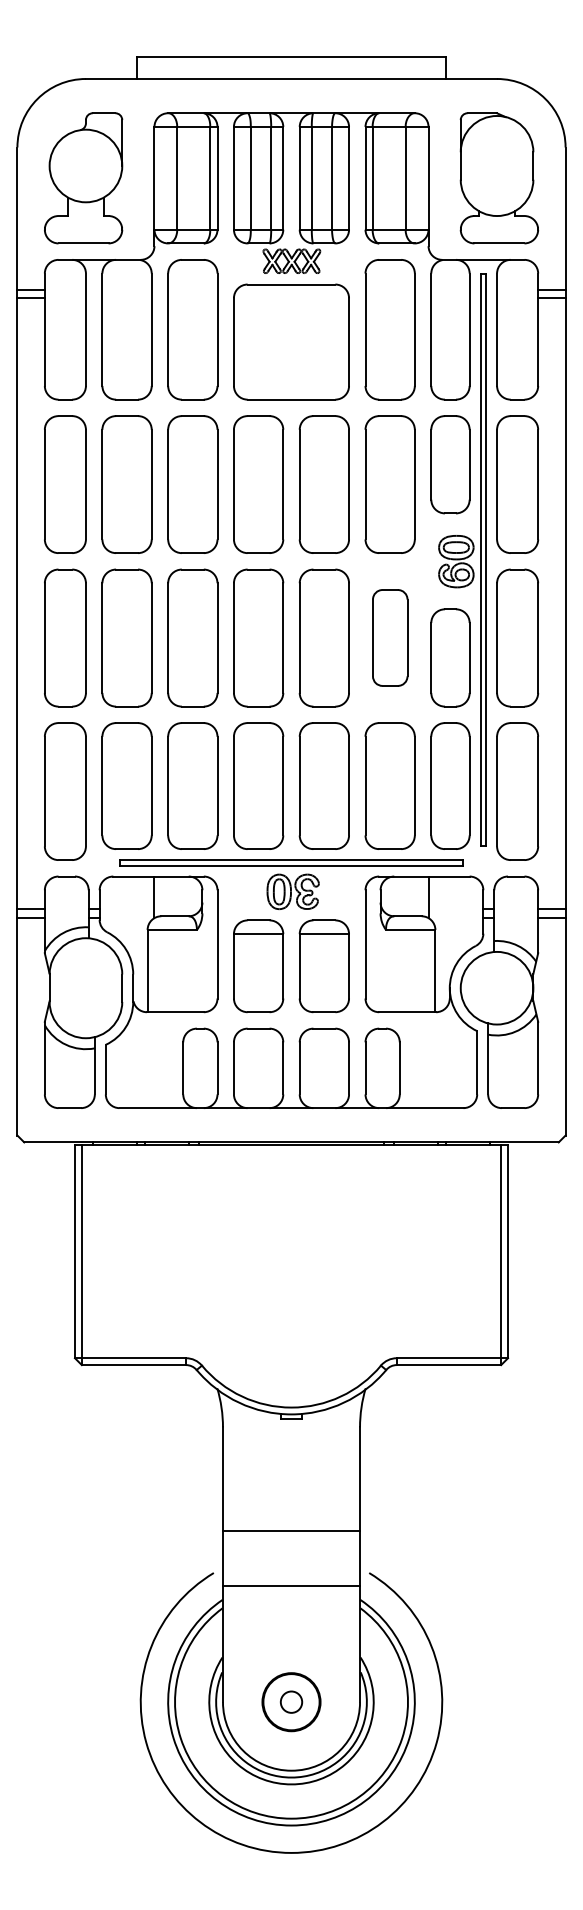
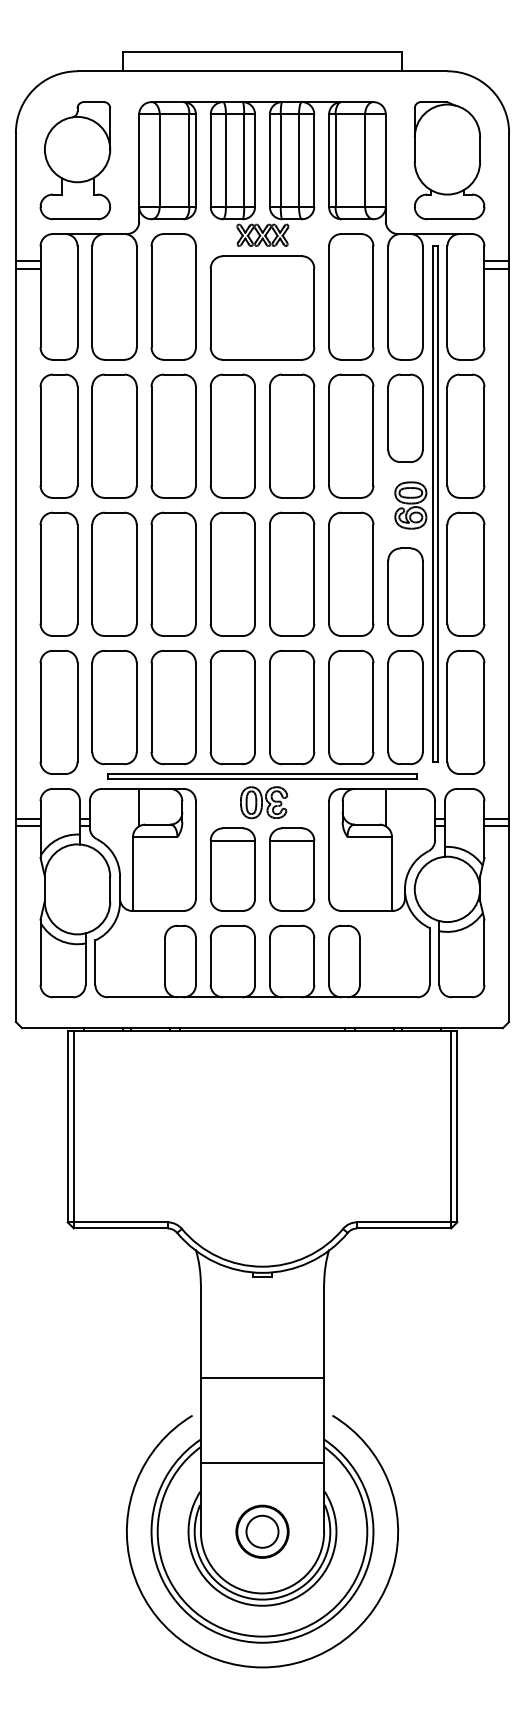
part: (390, 637) -> (351, 573), size x1.43
line: (291, 1586) -> (262, 1463), moved
circle: (291, 1701) -> (262, 1531), size x1.67

